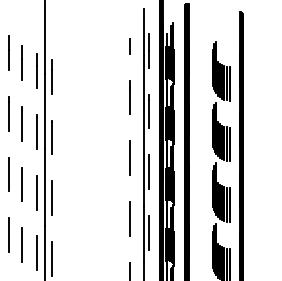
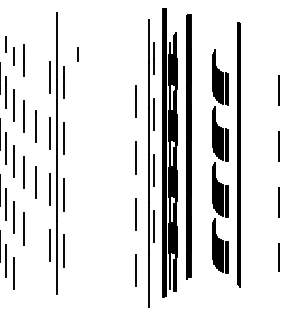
line: (129, 46) -> (77, 54), moved
line: (21, 63) -> (35, 70), removed
line: (22, 245) -> (36, 238), removed

